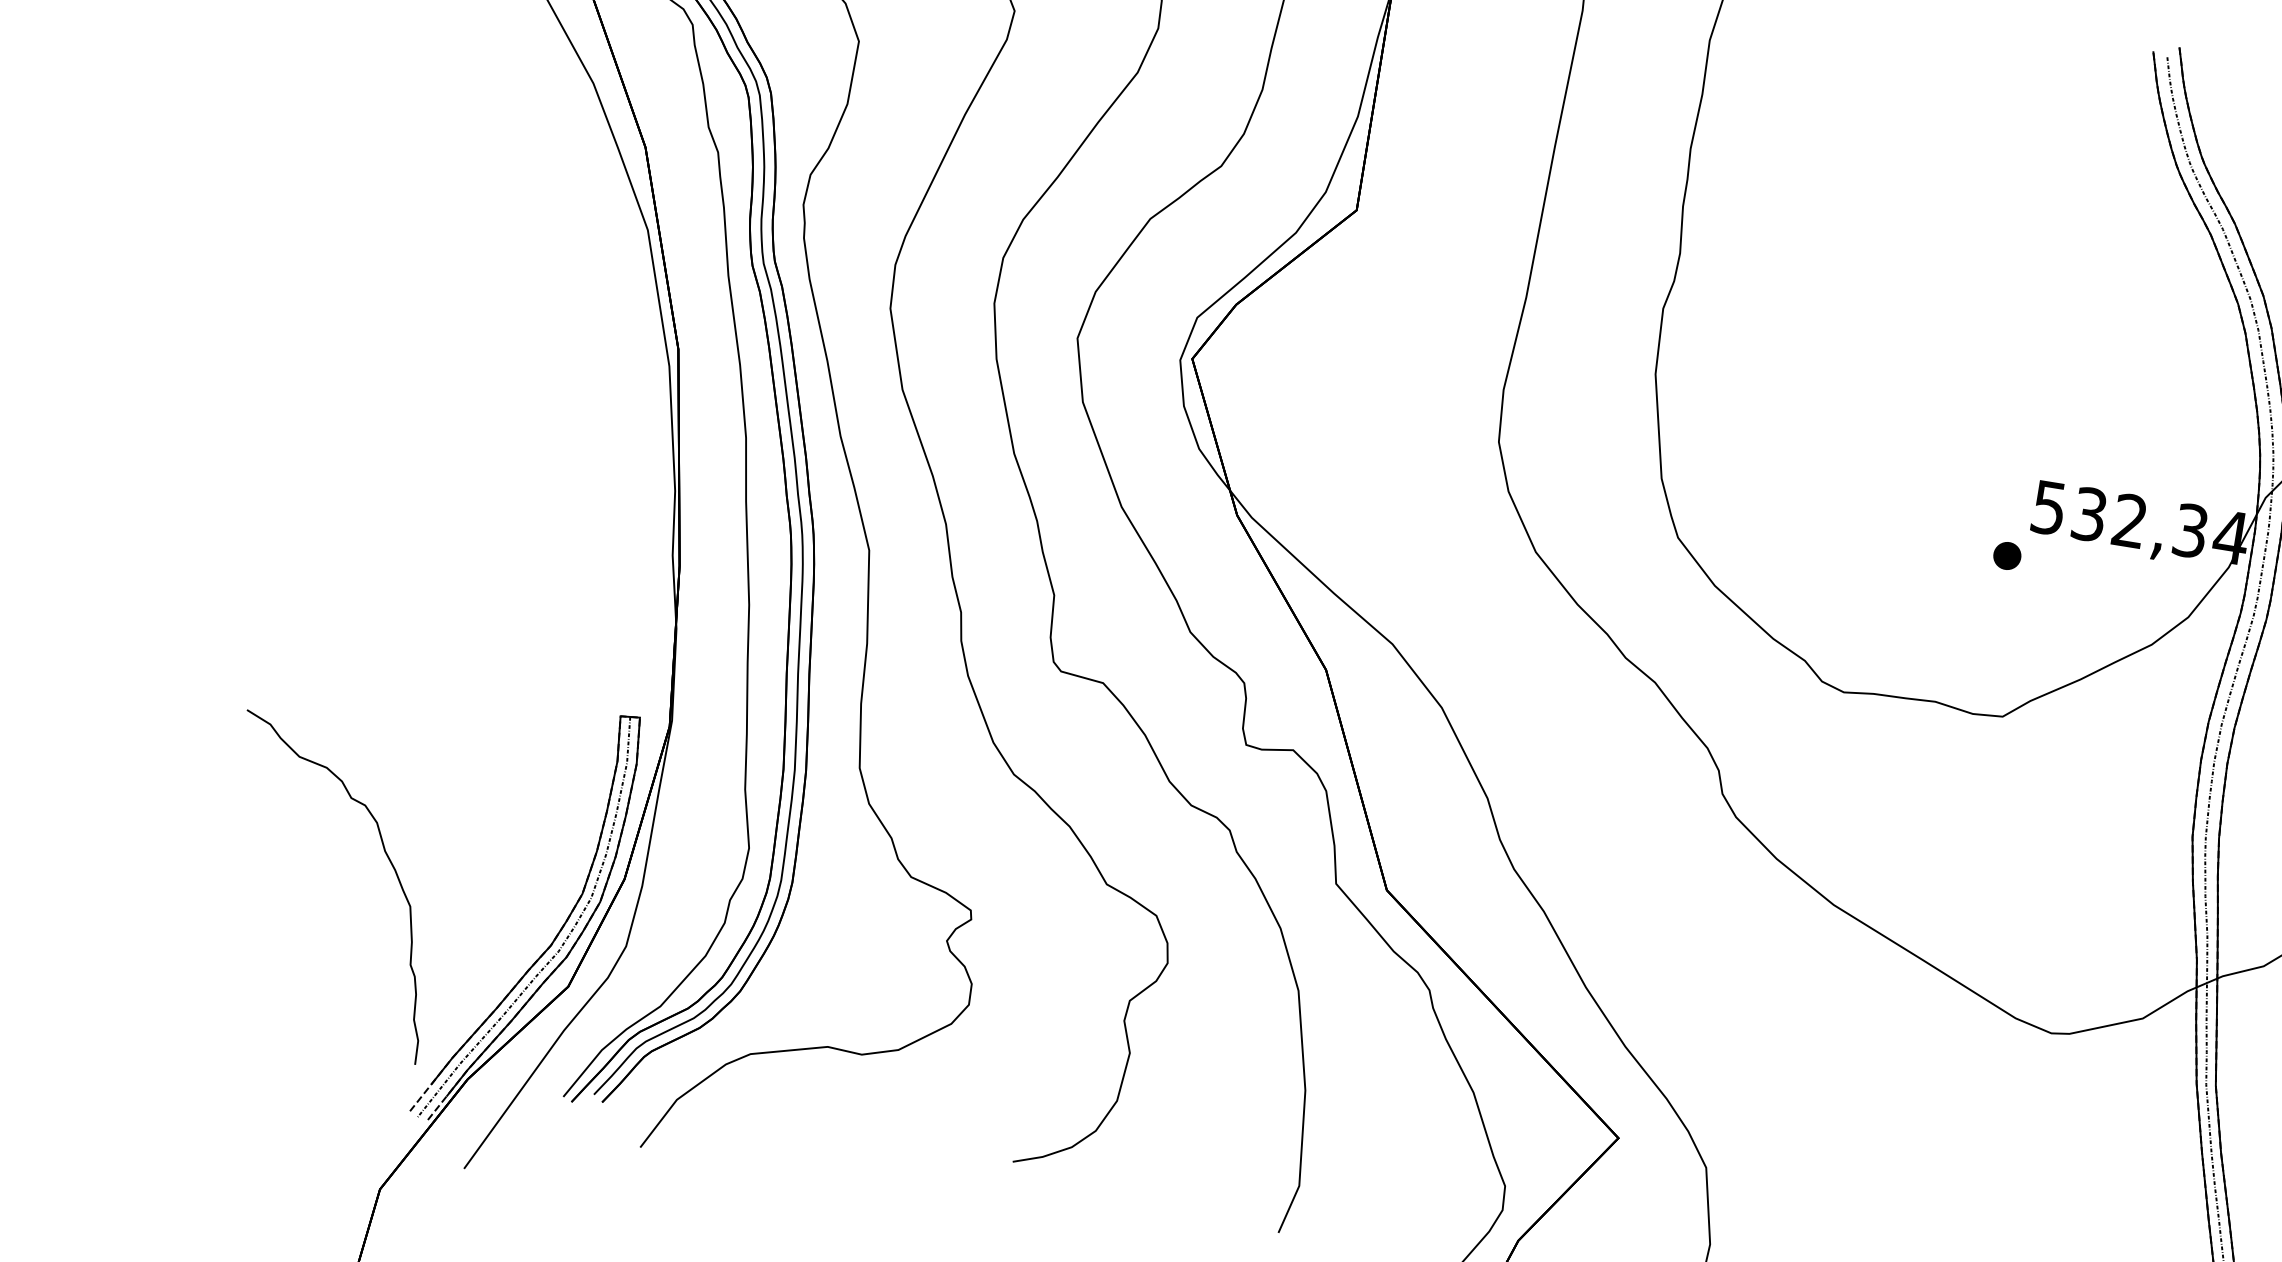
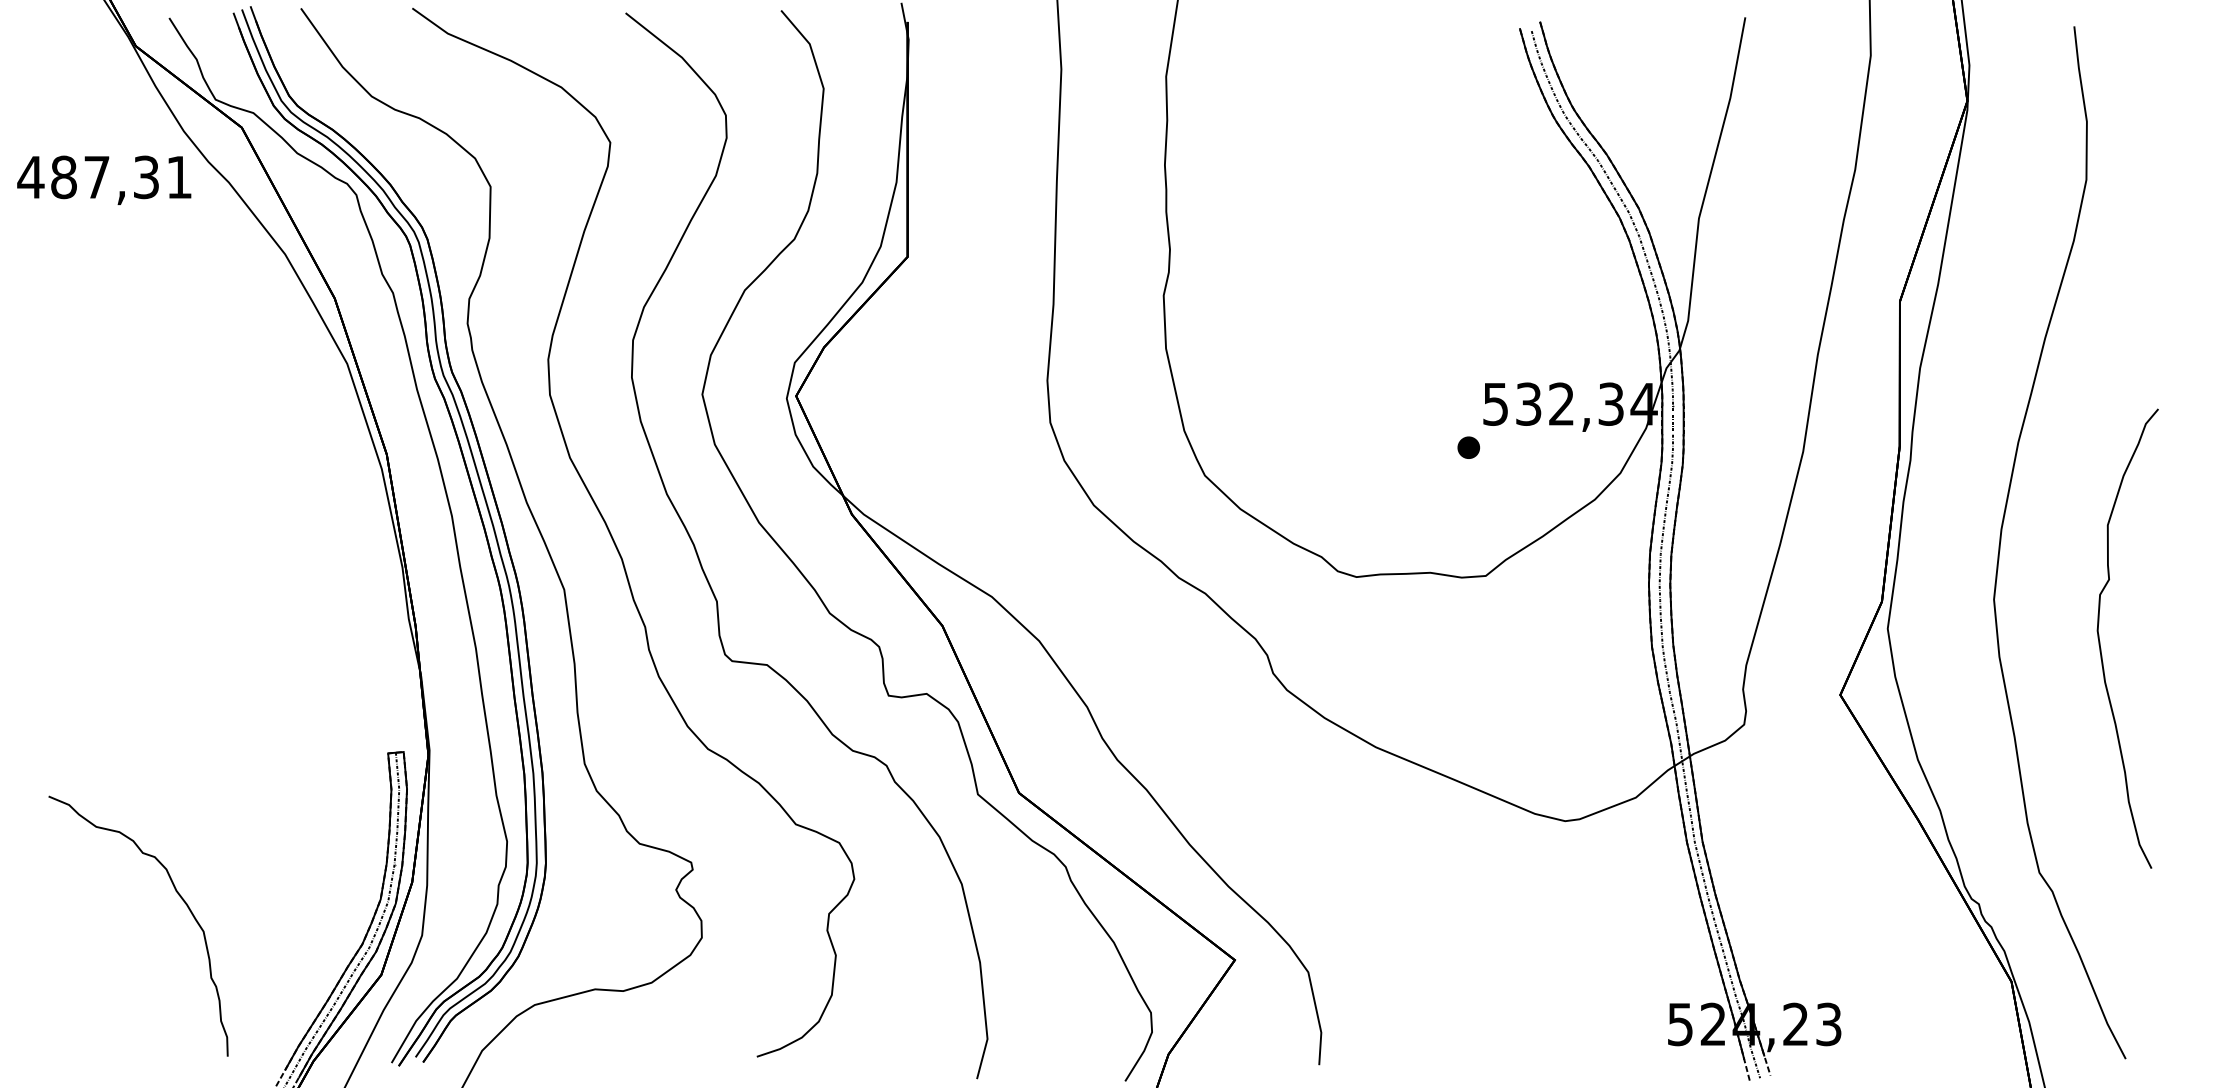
part: (386, 857) -> (178, 895), moved

